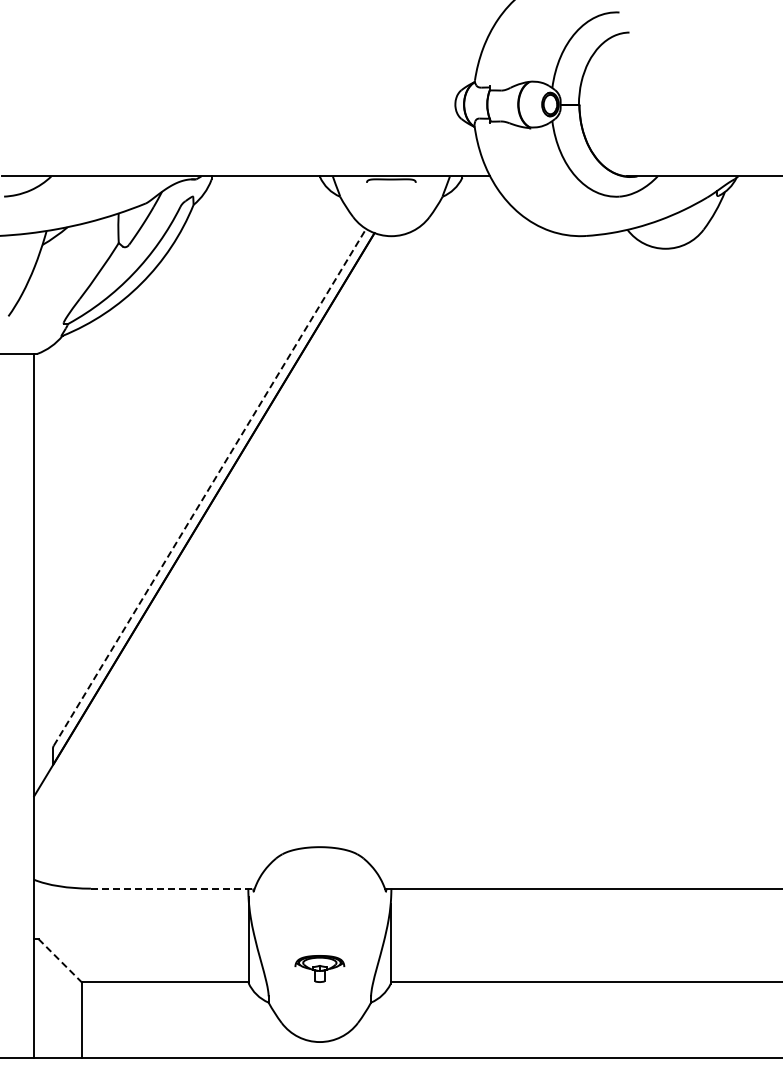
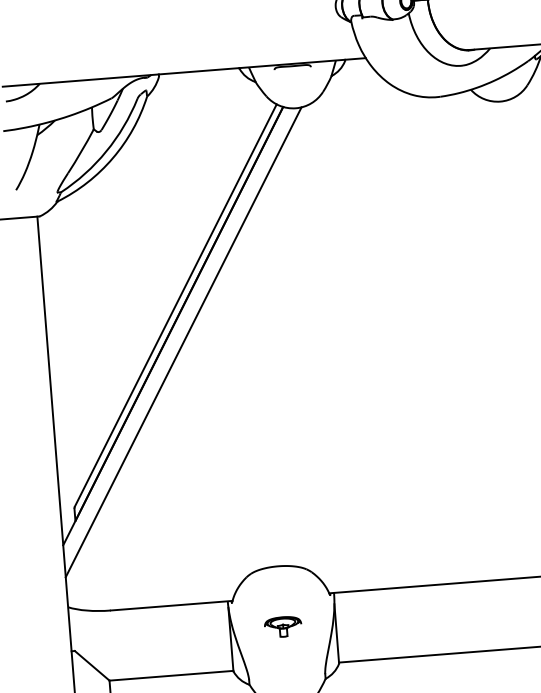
line: (209, 487) -> (175, 305), dashed -> solid
line: (216, 537) -> (183, 342), added
line: (172, 888) -> (171, 605), dashed -> solid
line: (60, 960) -> (92, 665), dashed -> solid
part: (319, 968) -> (282, 626), moved

